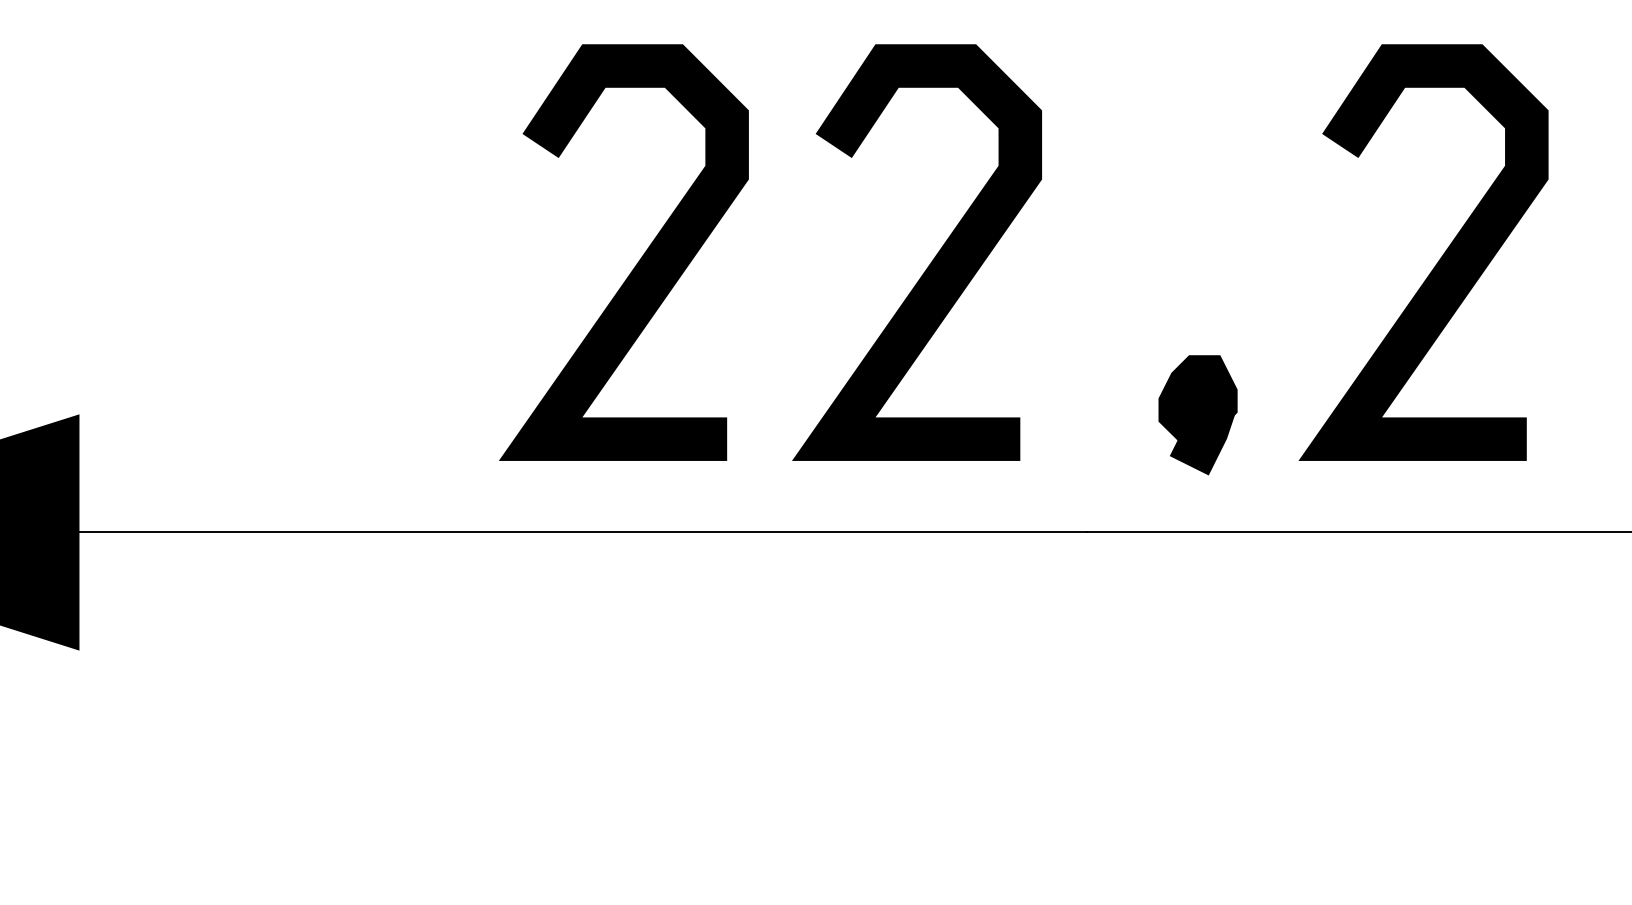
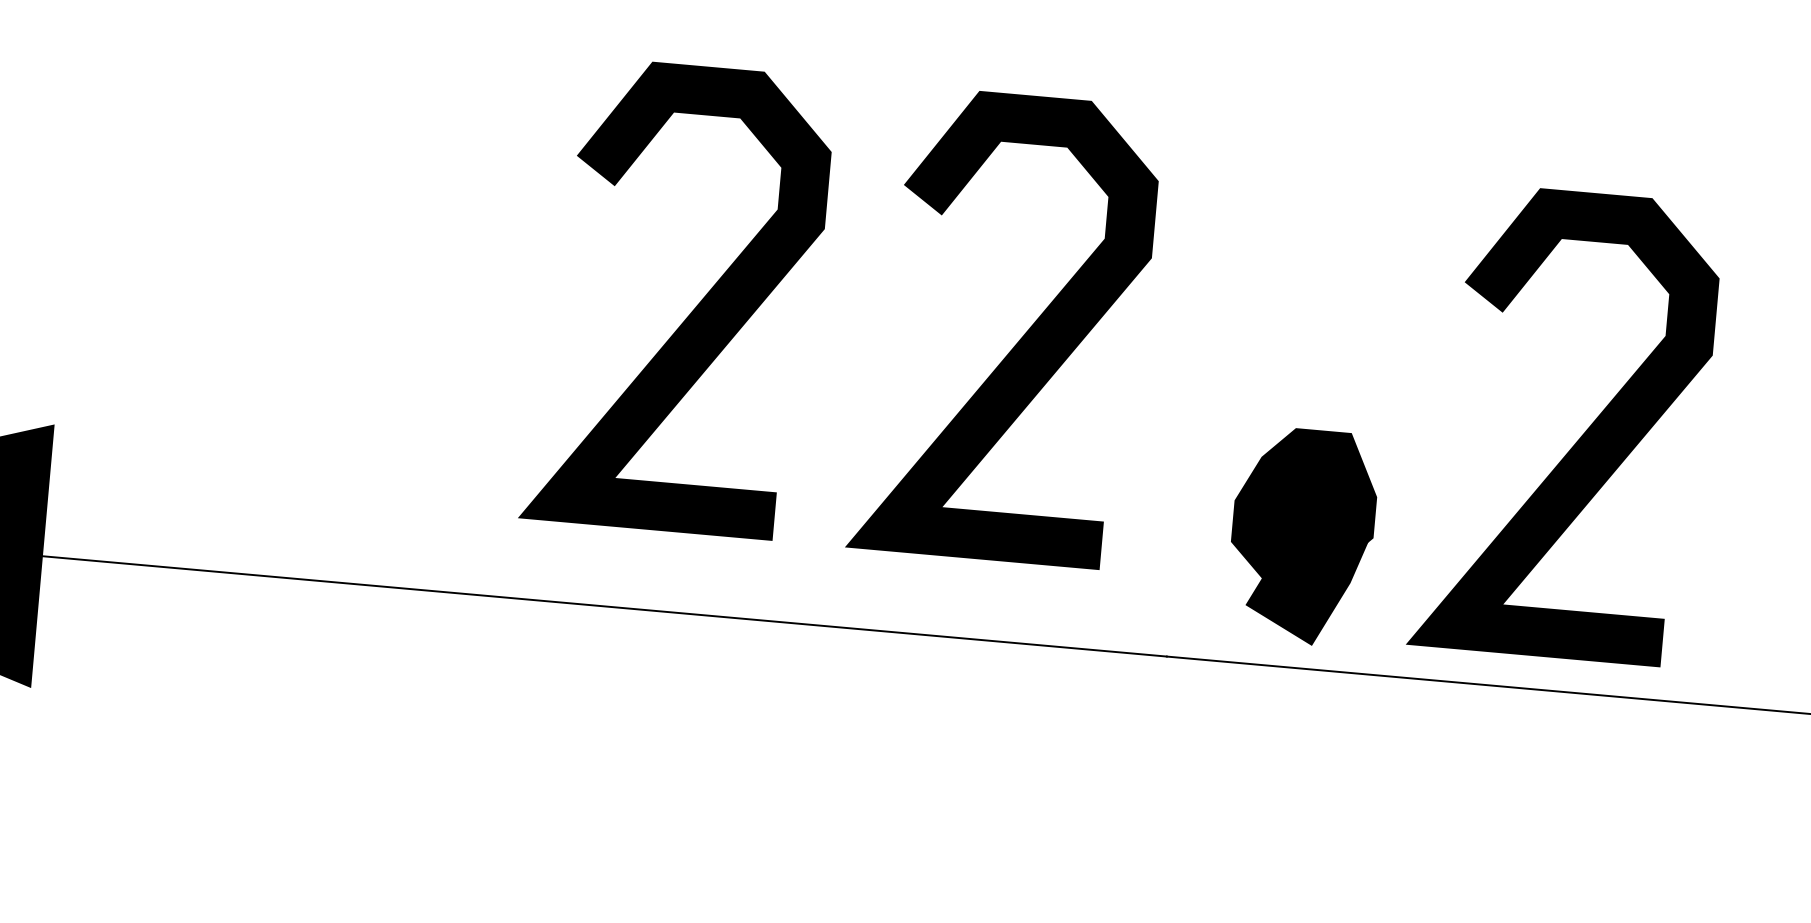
curve: (1438, 260) -> (1581, 435), moved
part: (1197, 415) -> (1301, 537), size x1.6

